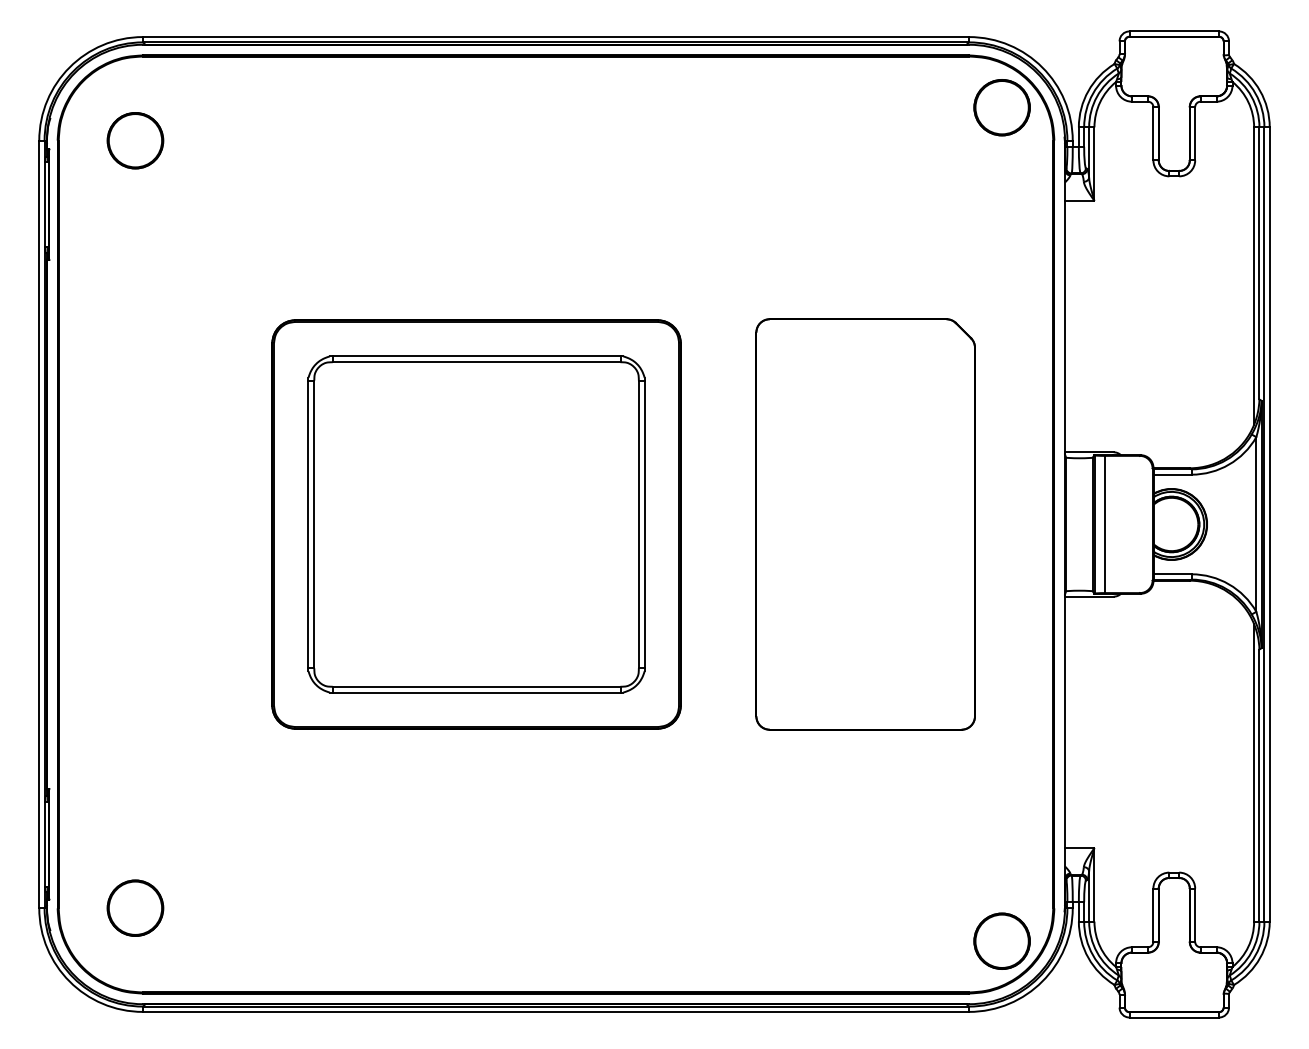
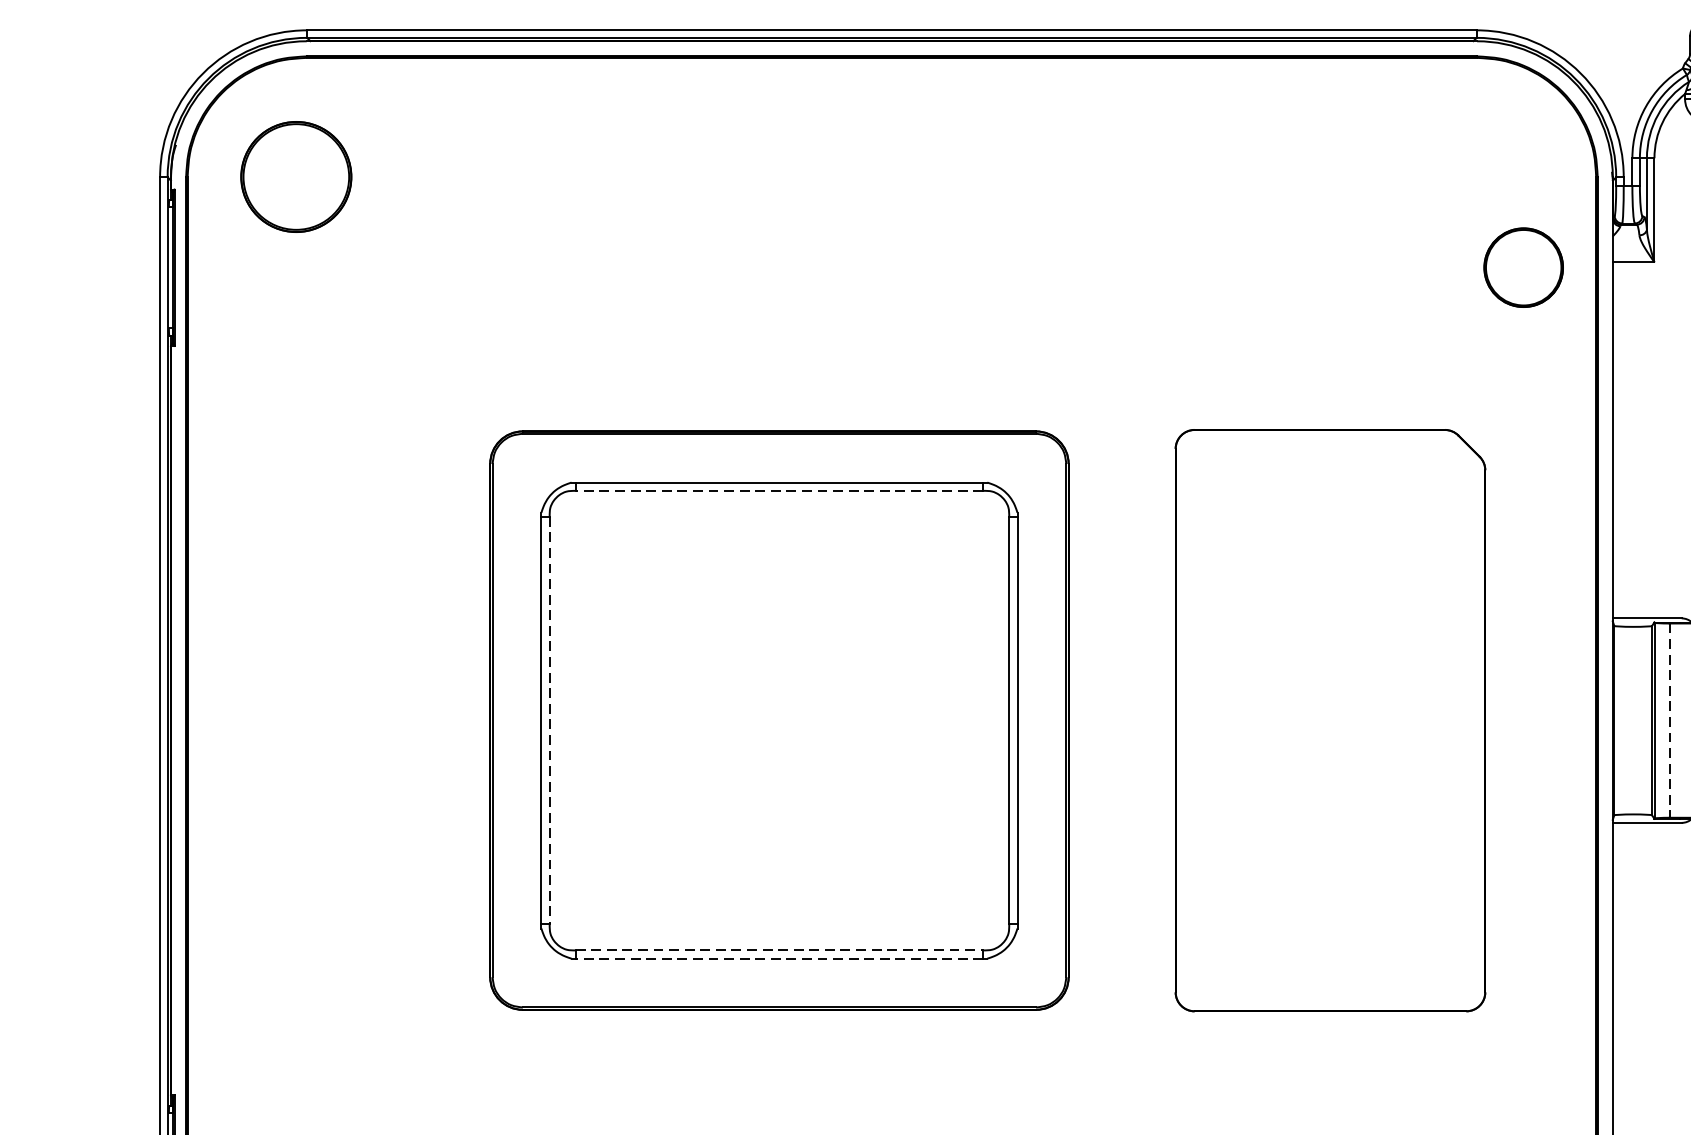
part: (1001, 107) -> (1522, 267), moved
part: (135, 140) -> (296, 176), size x1.4
line: (476, 362) -> (779, 491), solid -> dashed
line: (314, 524) -> (549, 720), solid -> dashed
line: (1105, 524) -> (1670, 720), solid -> dashed
line: (476, 686) -> (779, 950), solid -> dashed
line: (476, 692) -> (779, 958), solid -> dashed

